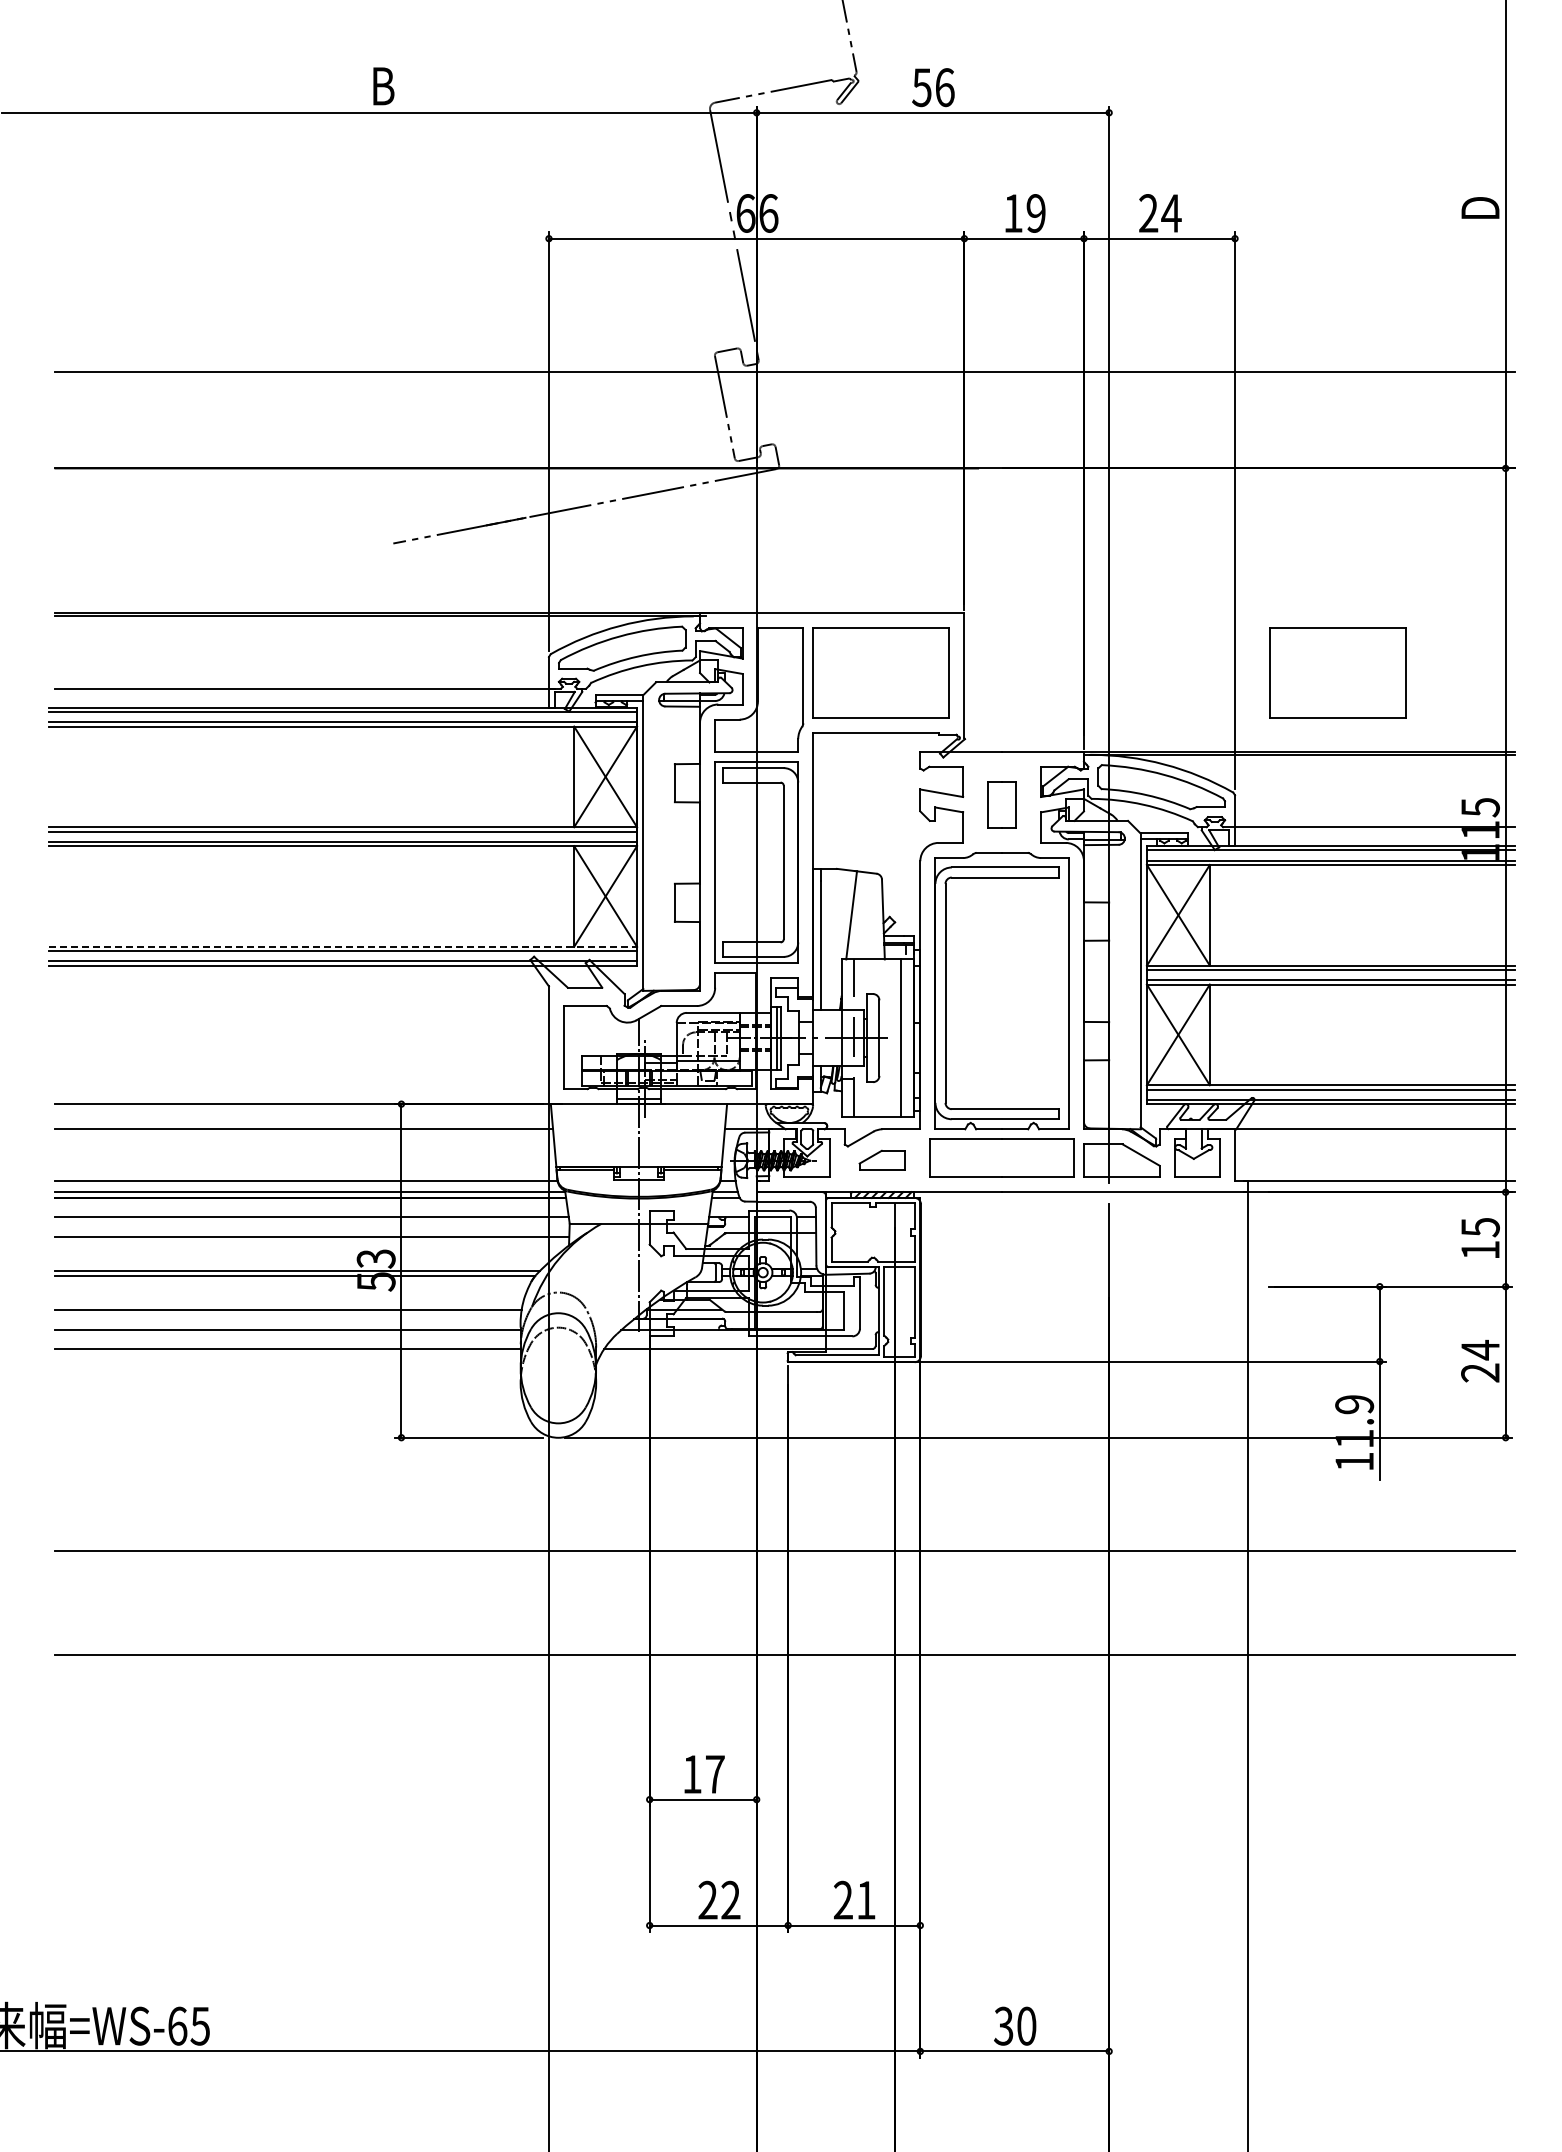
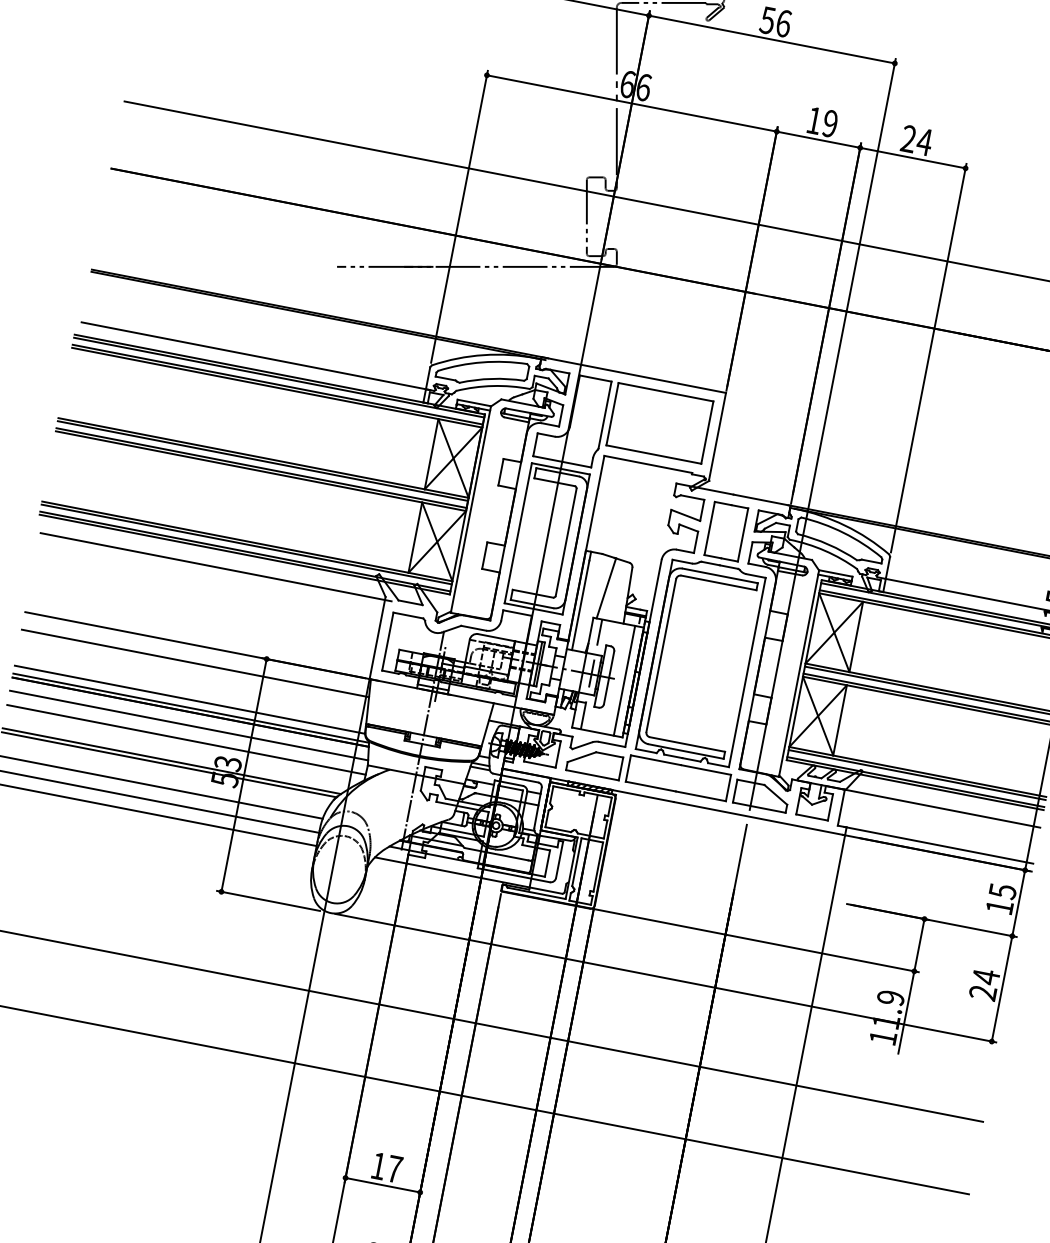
part: (1337, 672) -> (978, 484), removed
part: (1001, 804) -> (725, 531), size x1.67
line: (343, 946) -> (247, 541), dashed -> solid
line: (306, 990) -> (215, 566), added
part: (881, 1160) -> (593, 763), size x1.67

